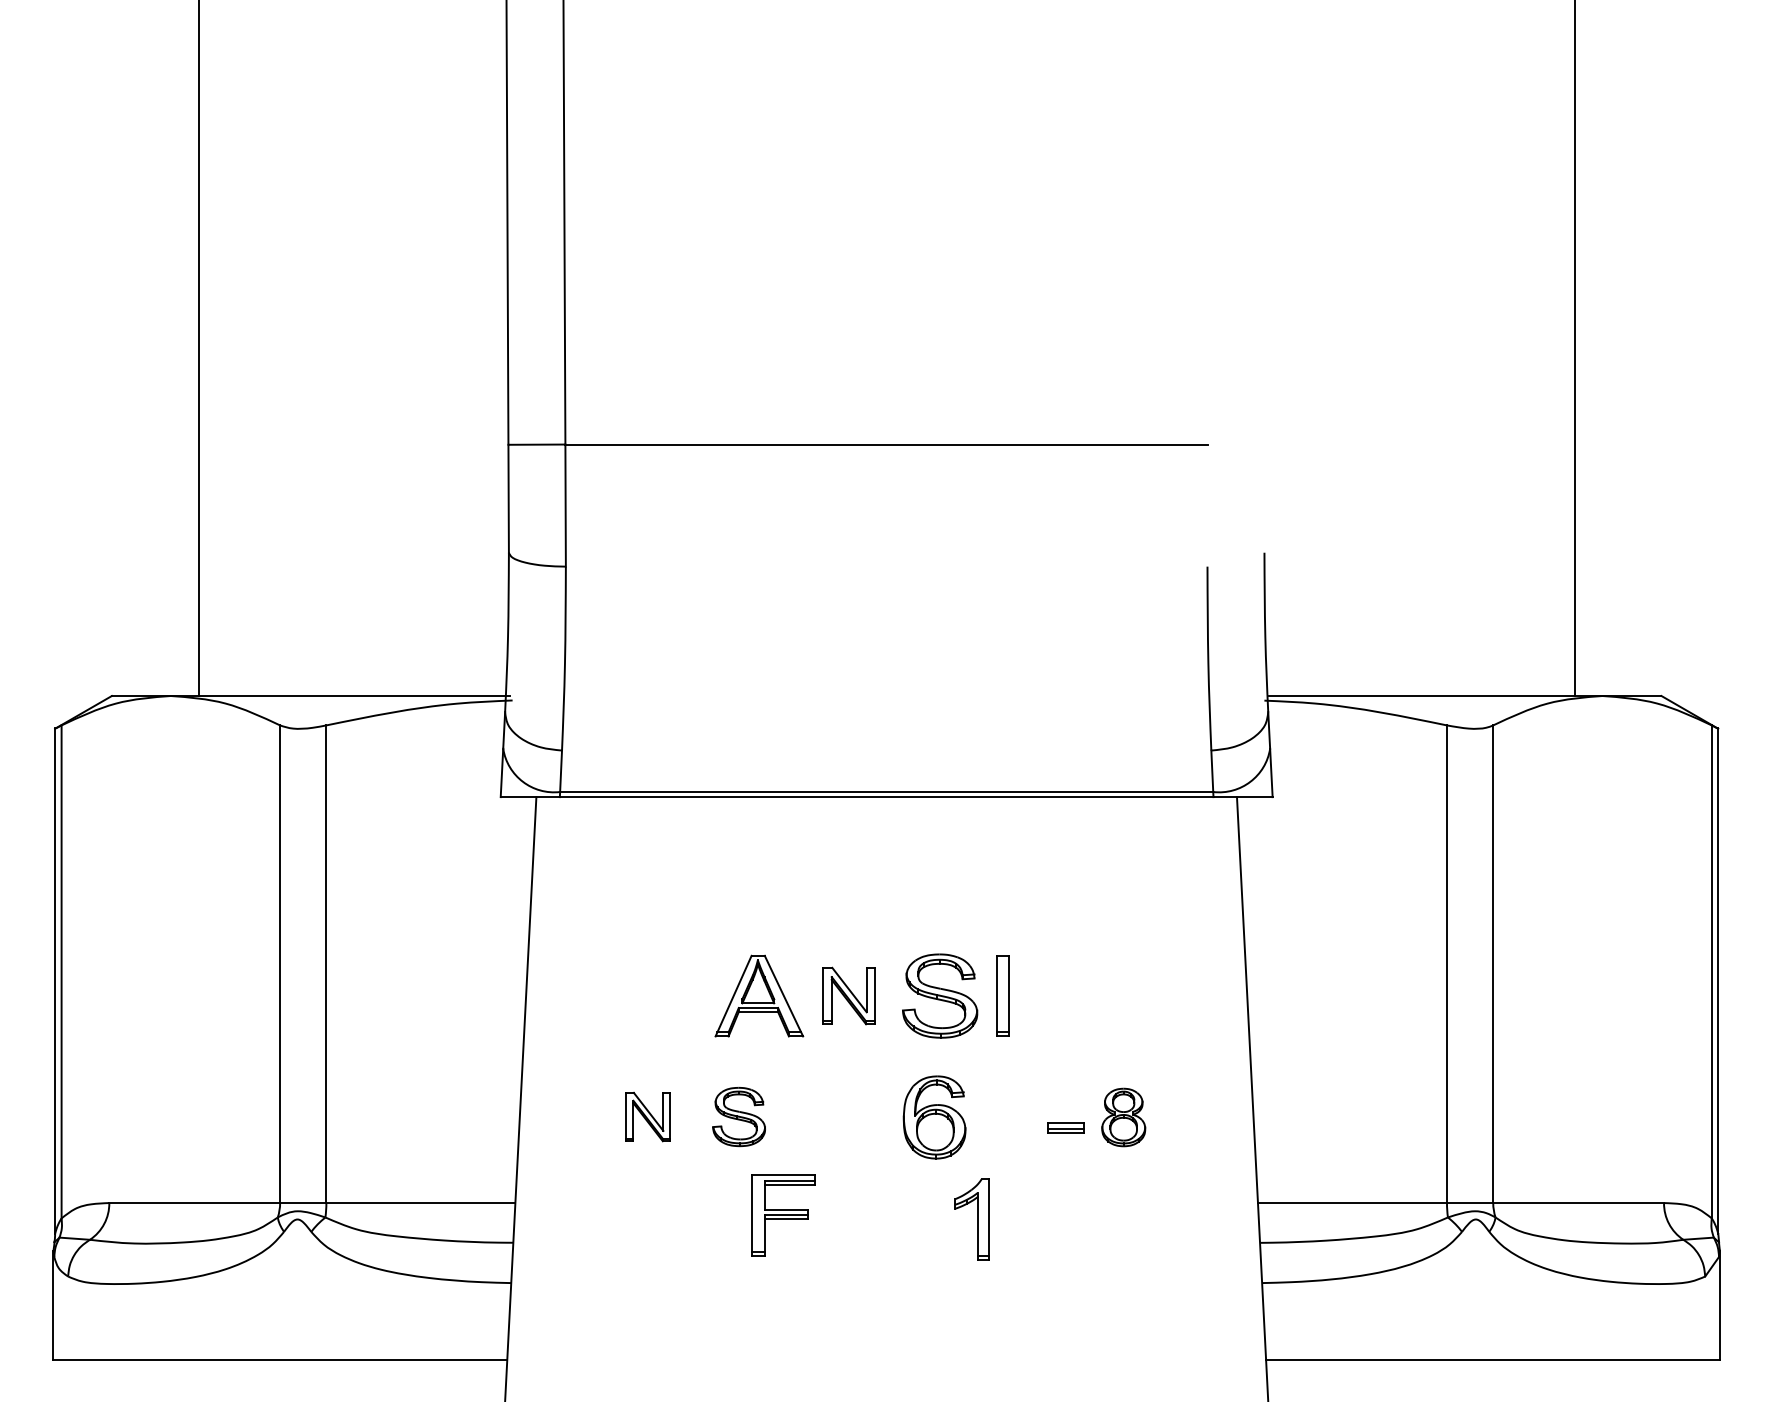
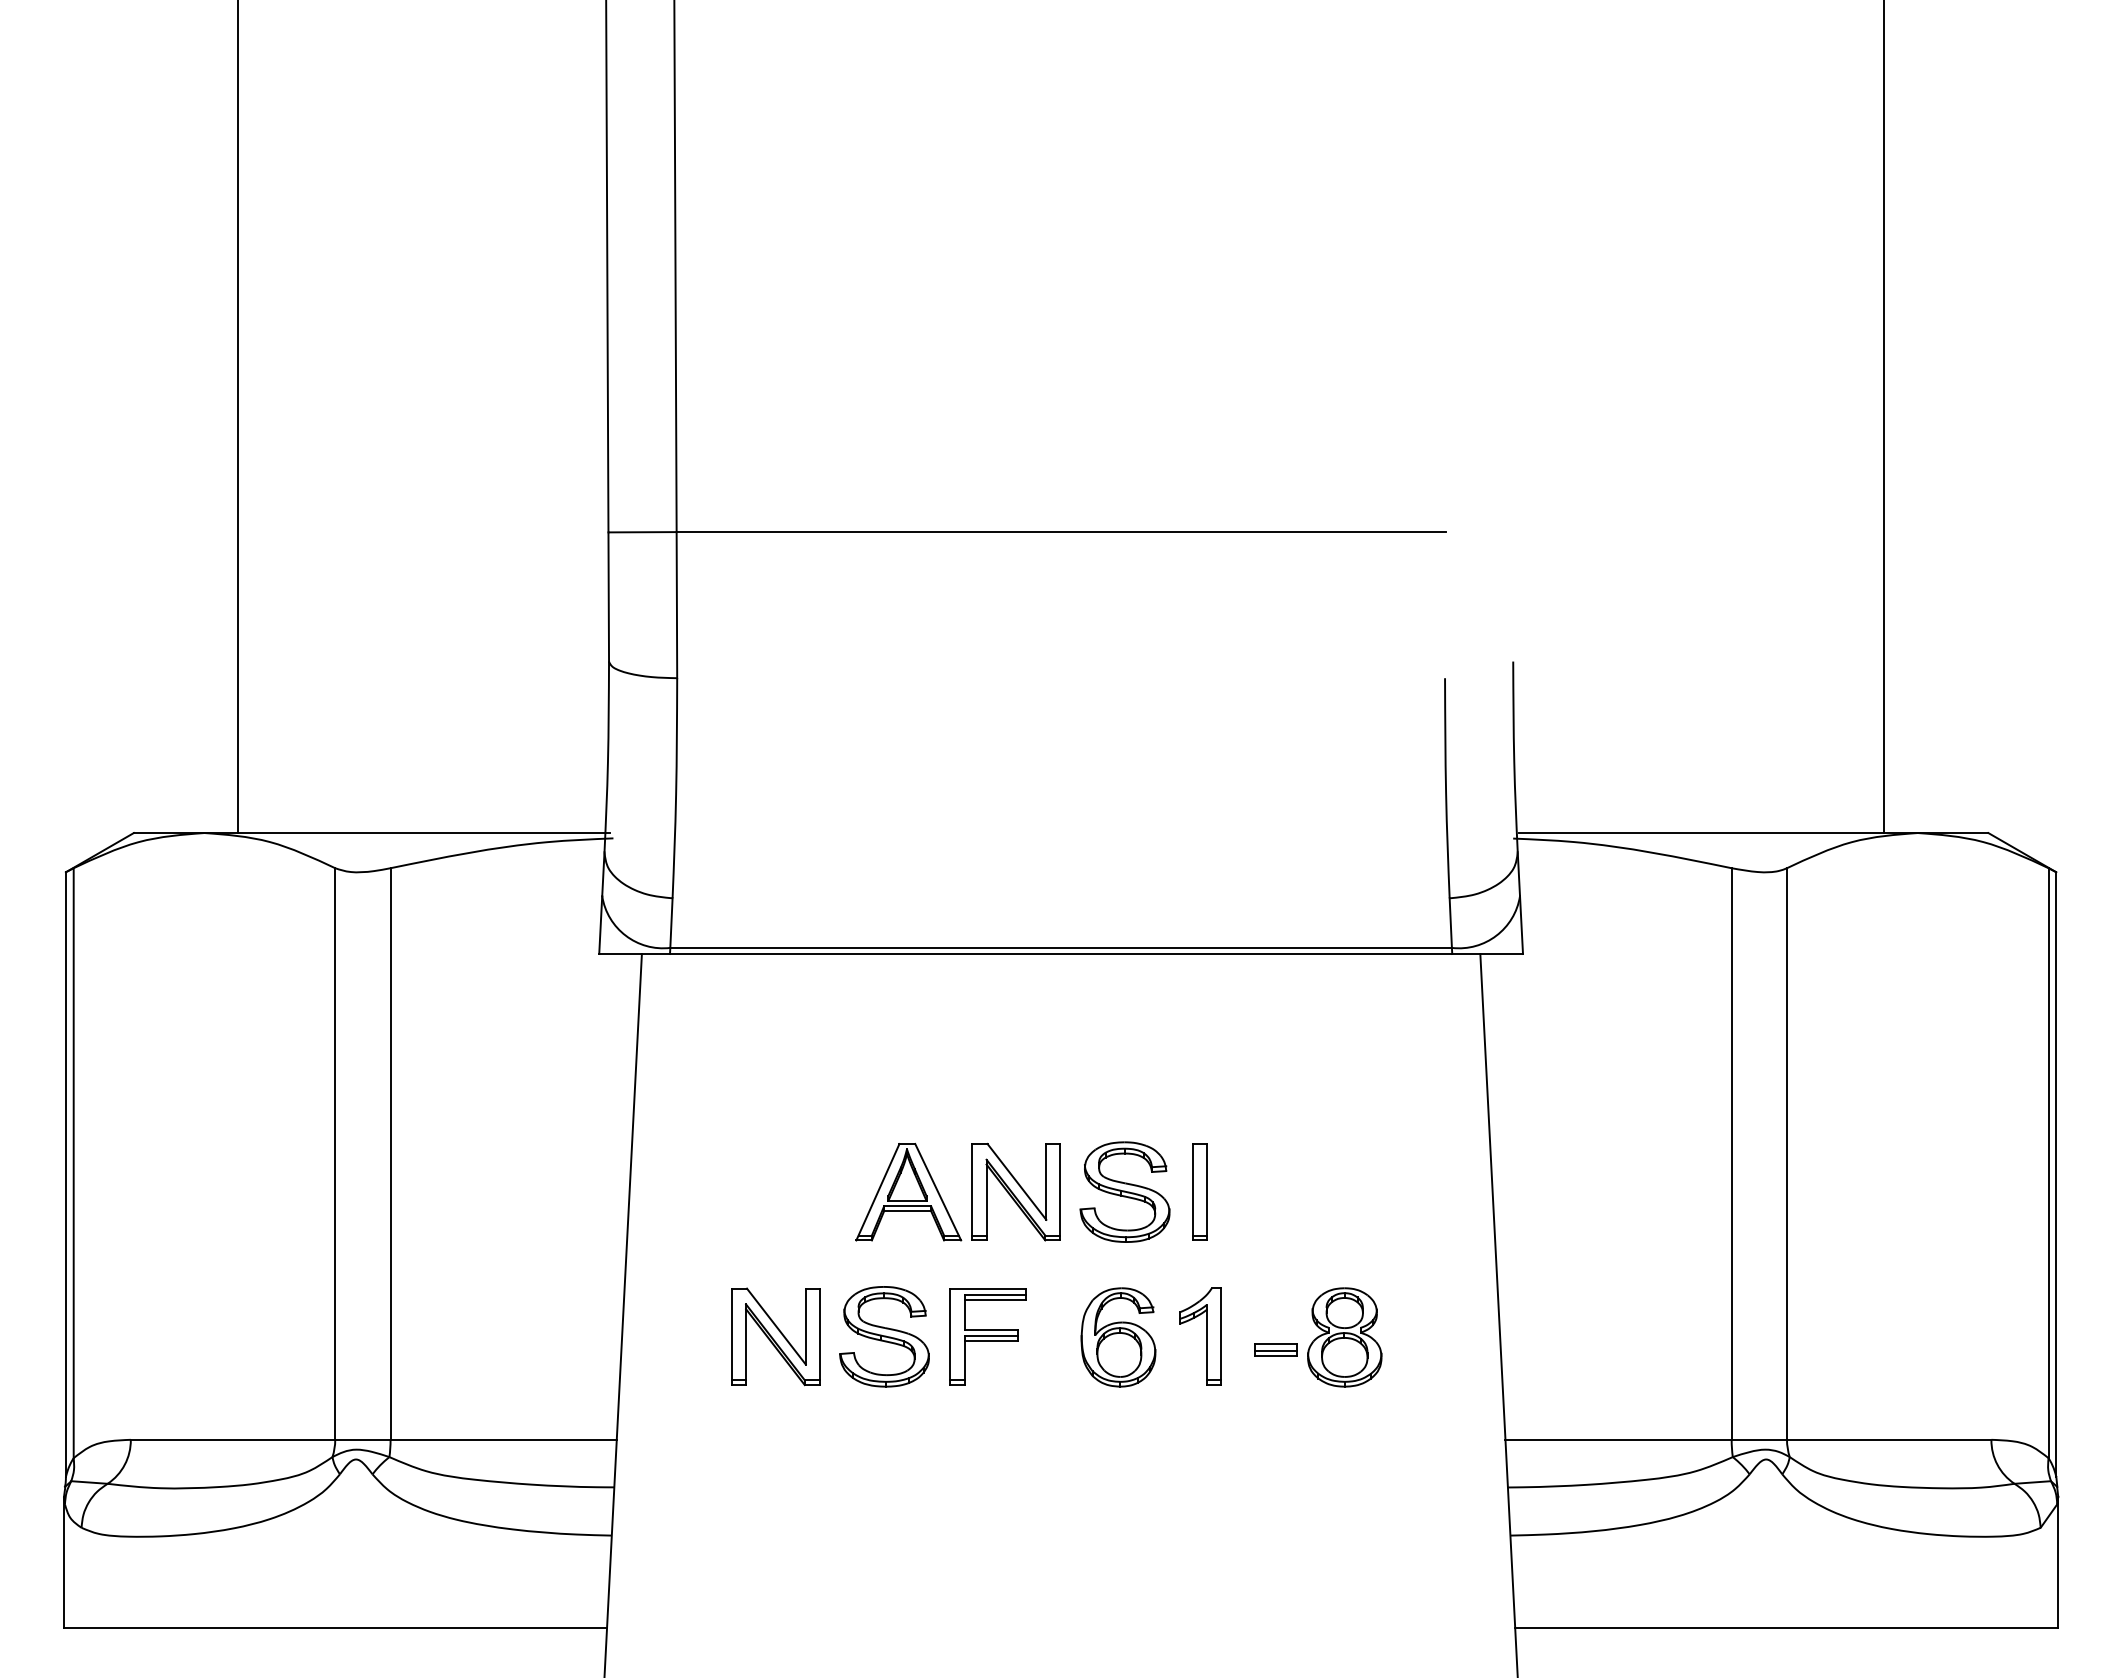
part: (848, 995) -> (1015, 1191), size x1.43
part: (648, 1116) -> (775, 1336), size x1.67
part: (739, 1116) -> (884, 1336), size x1.43
part: (1123, 1117) -> (1344, 1337), size x1.43
part: (783, 1215) -> (987, 1336), moved
part: (972, 1219) -> (1200, 1336), moved

